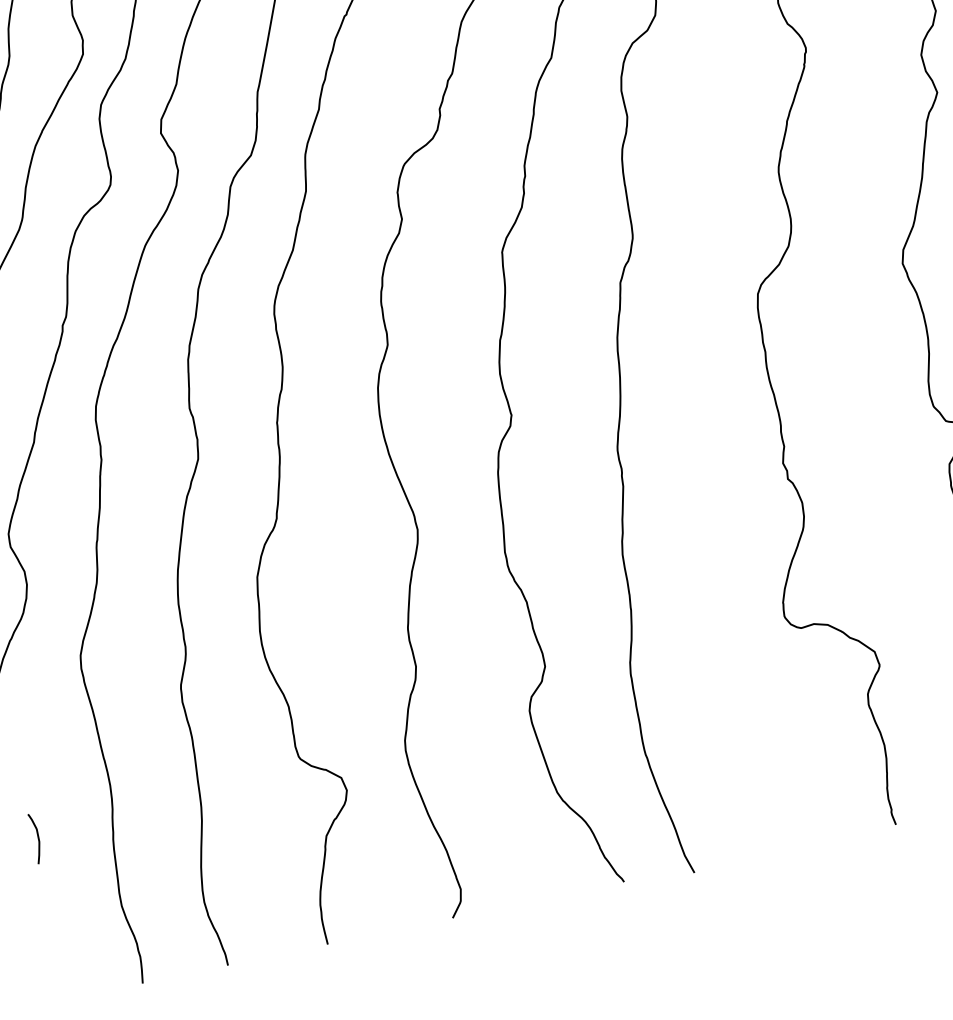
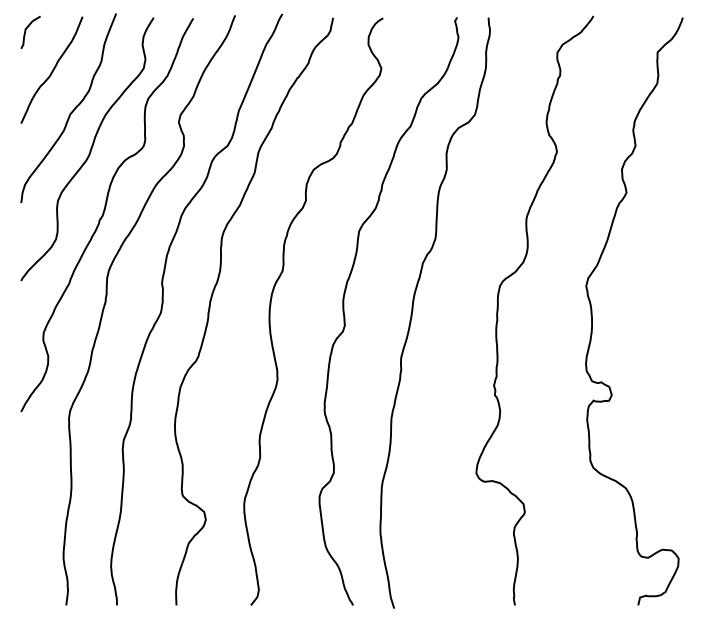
curve: (37, 837) -> (23, 509), removed

